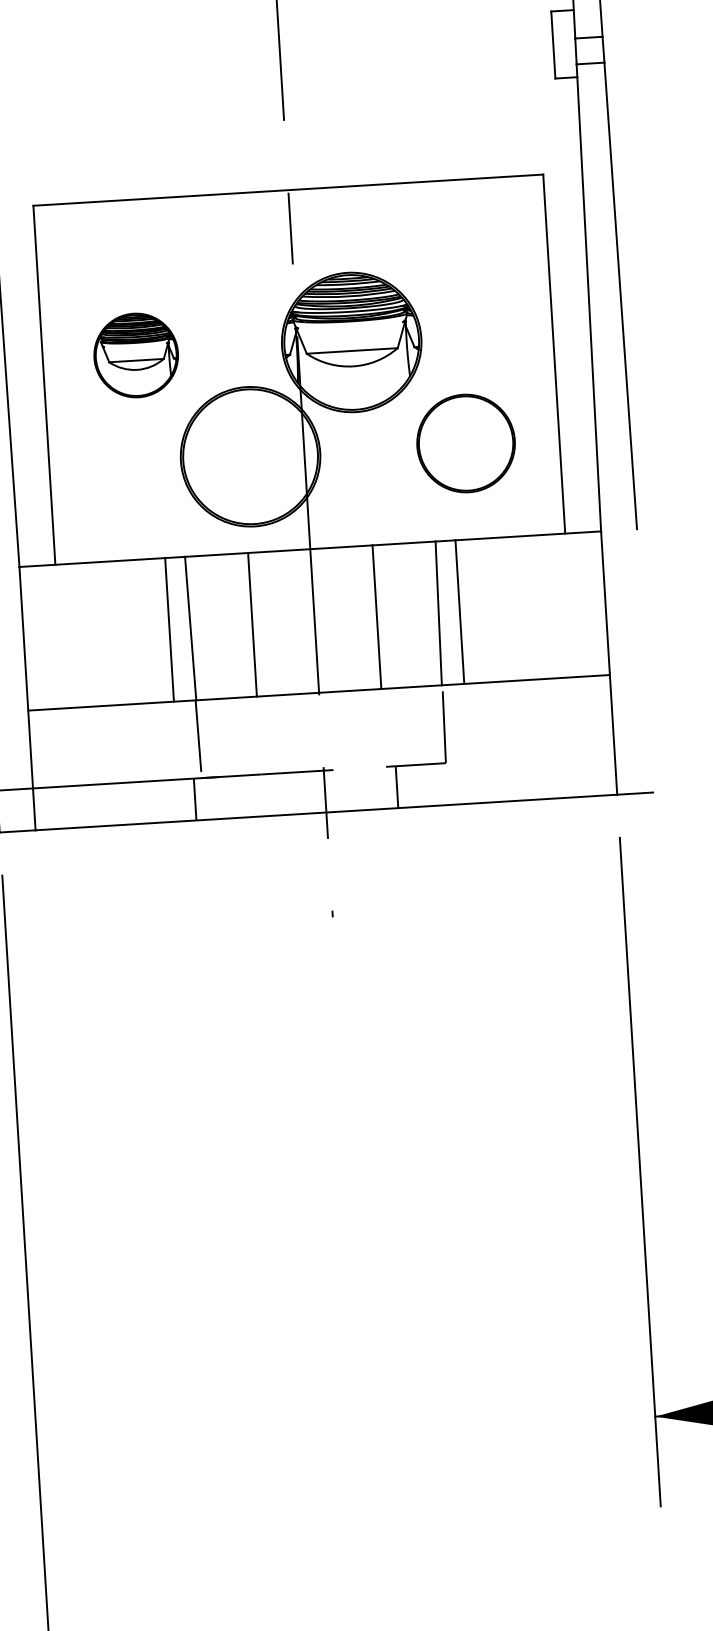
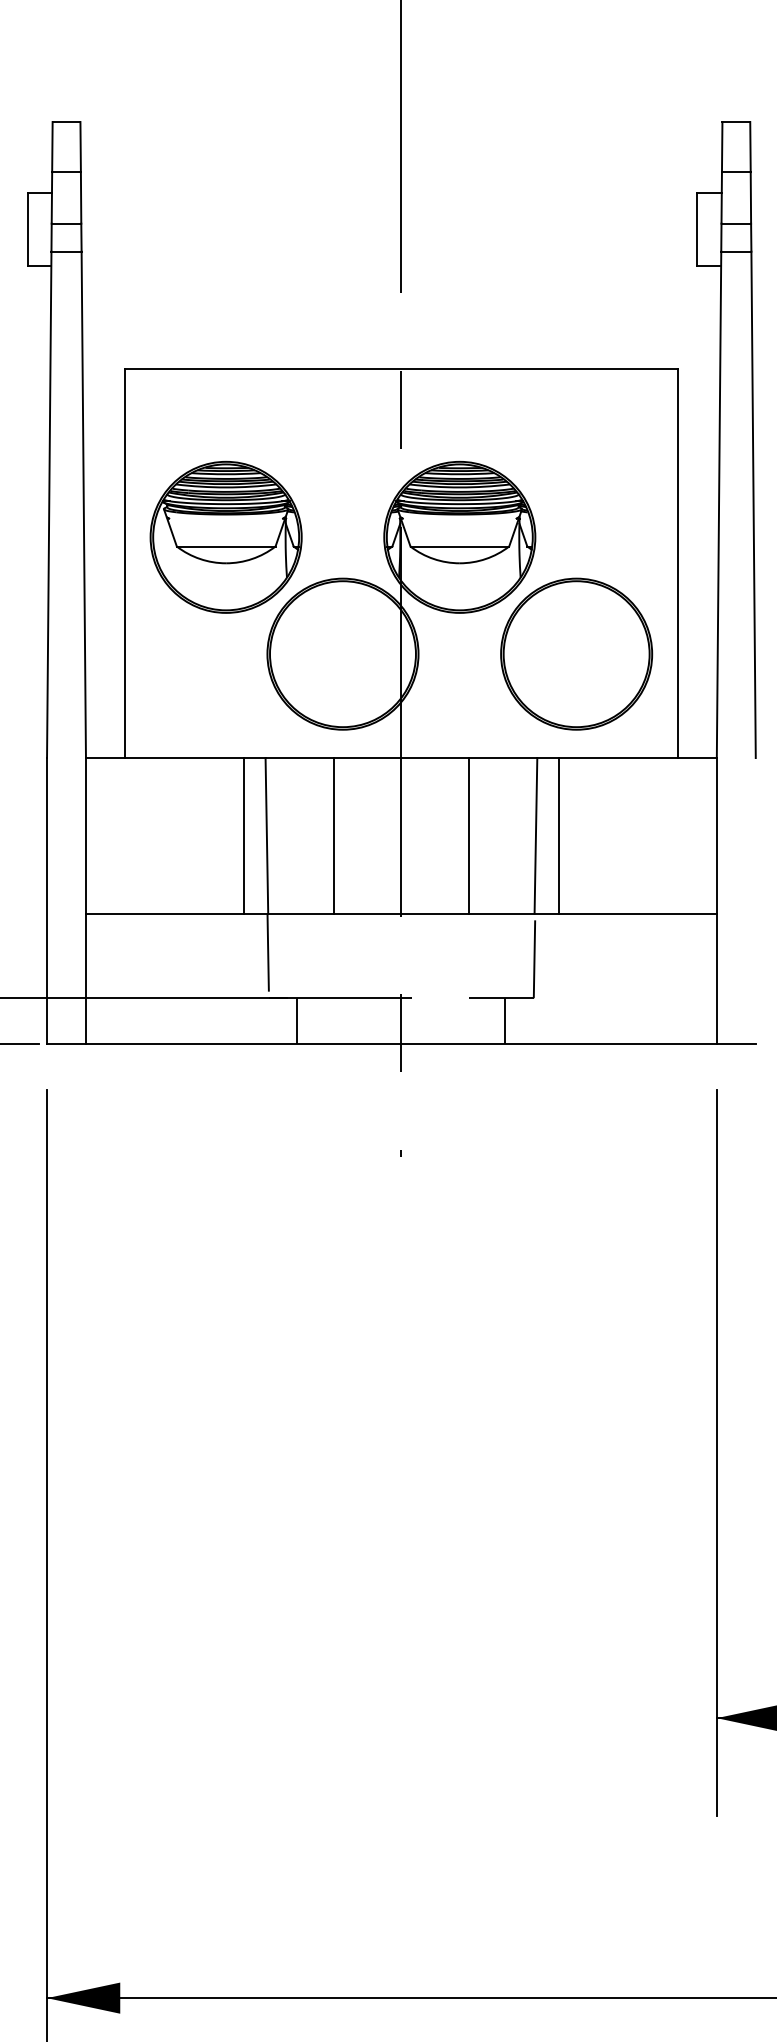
part: (135, 354) -> (225, 536), size x1.67
part: (465, 442) -> (576, 653), size x1.43
line: (397, 786) -> (505, 1020), moved
line: (195, 799) -> (297, 1020), moved

